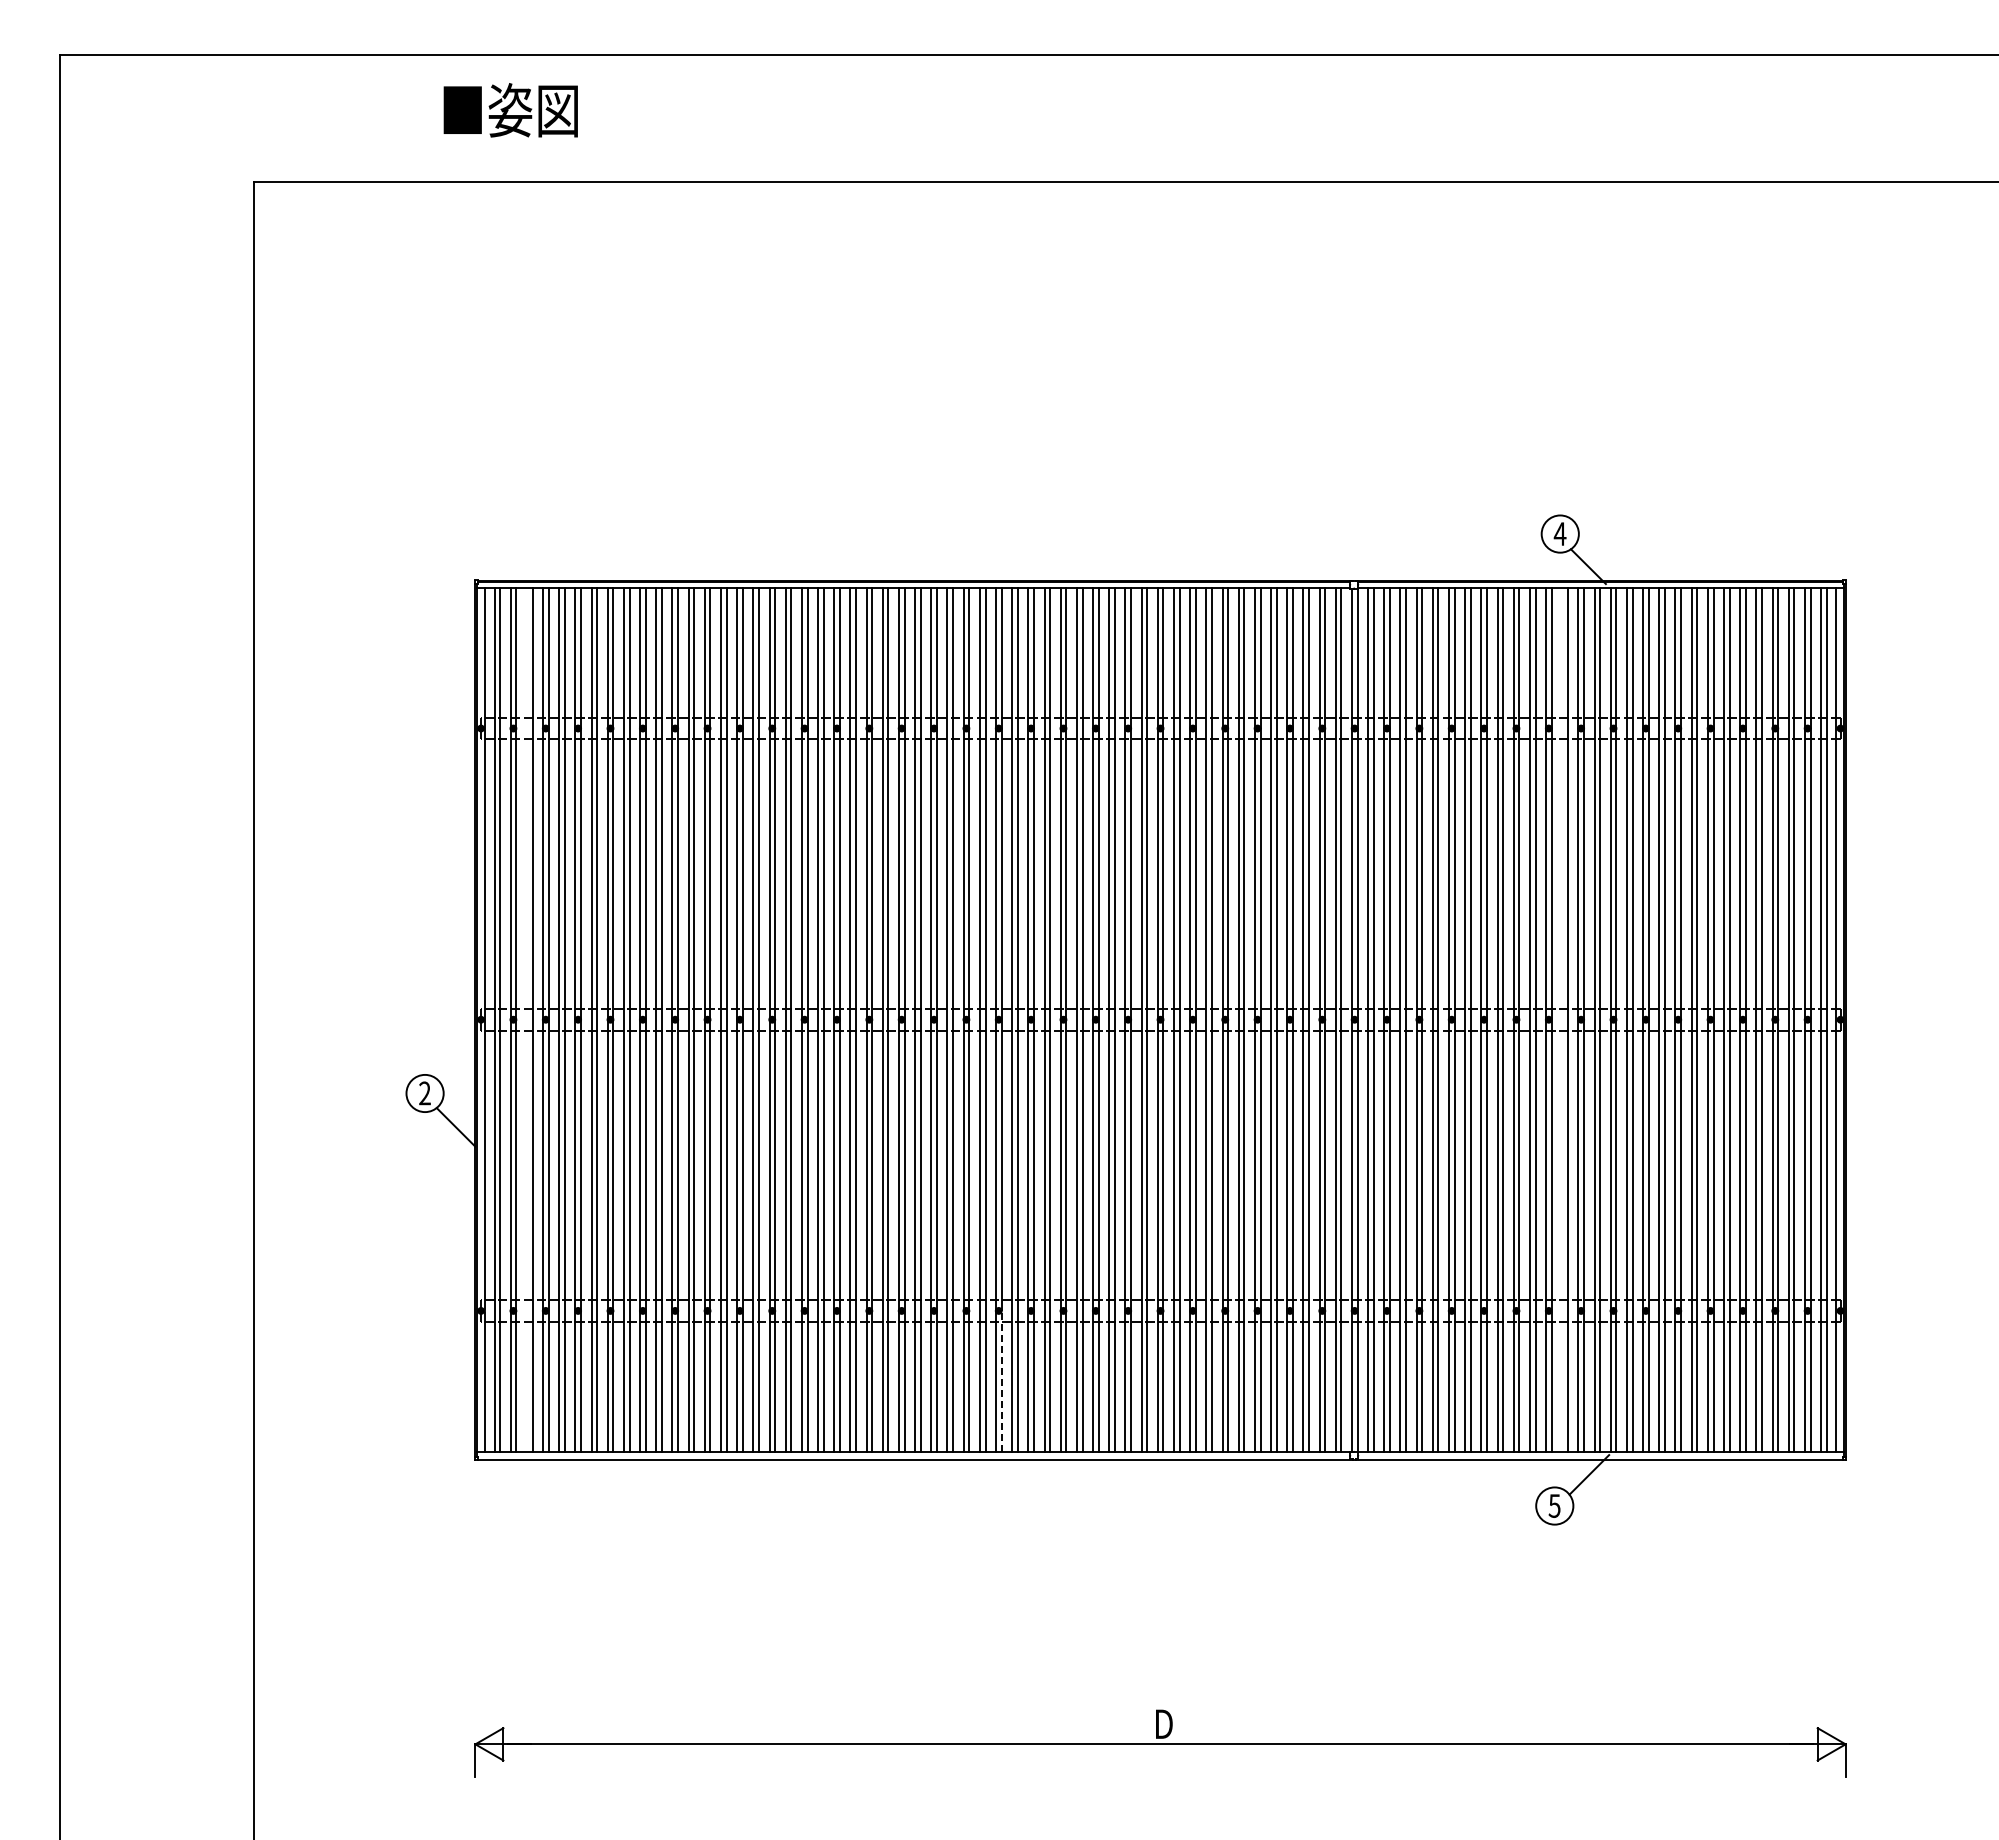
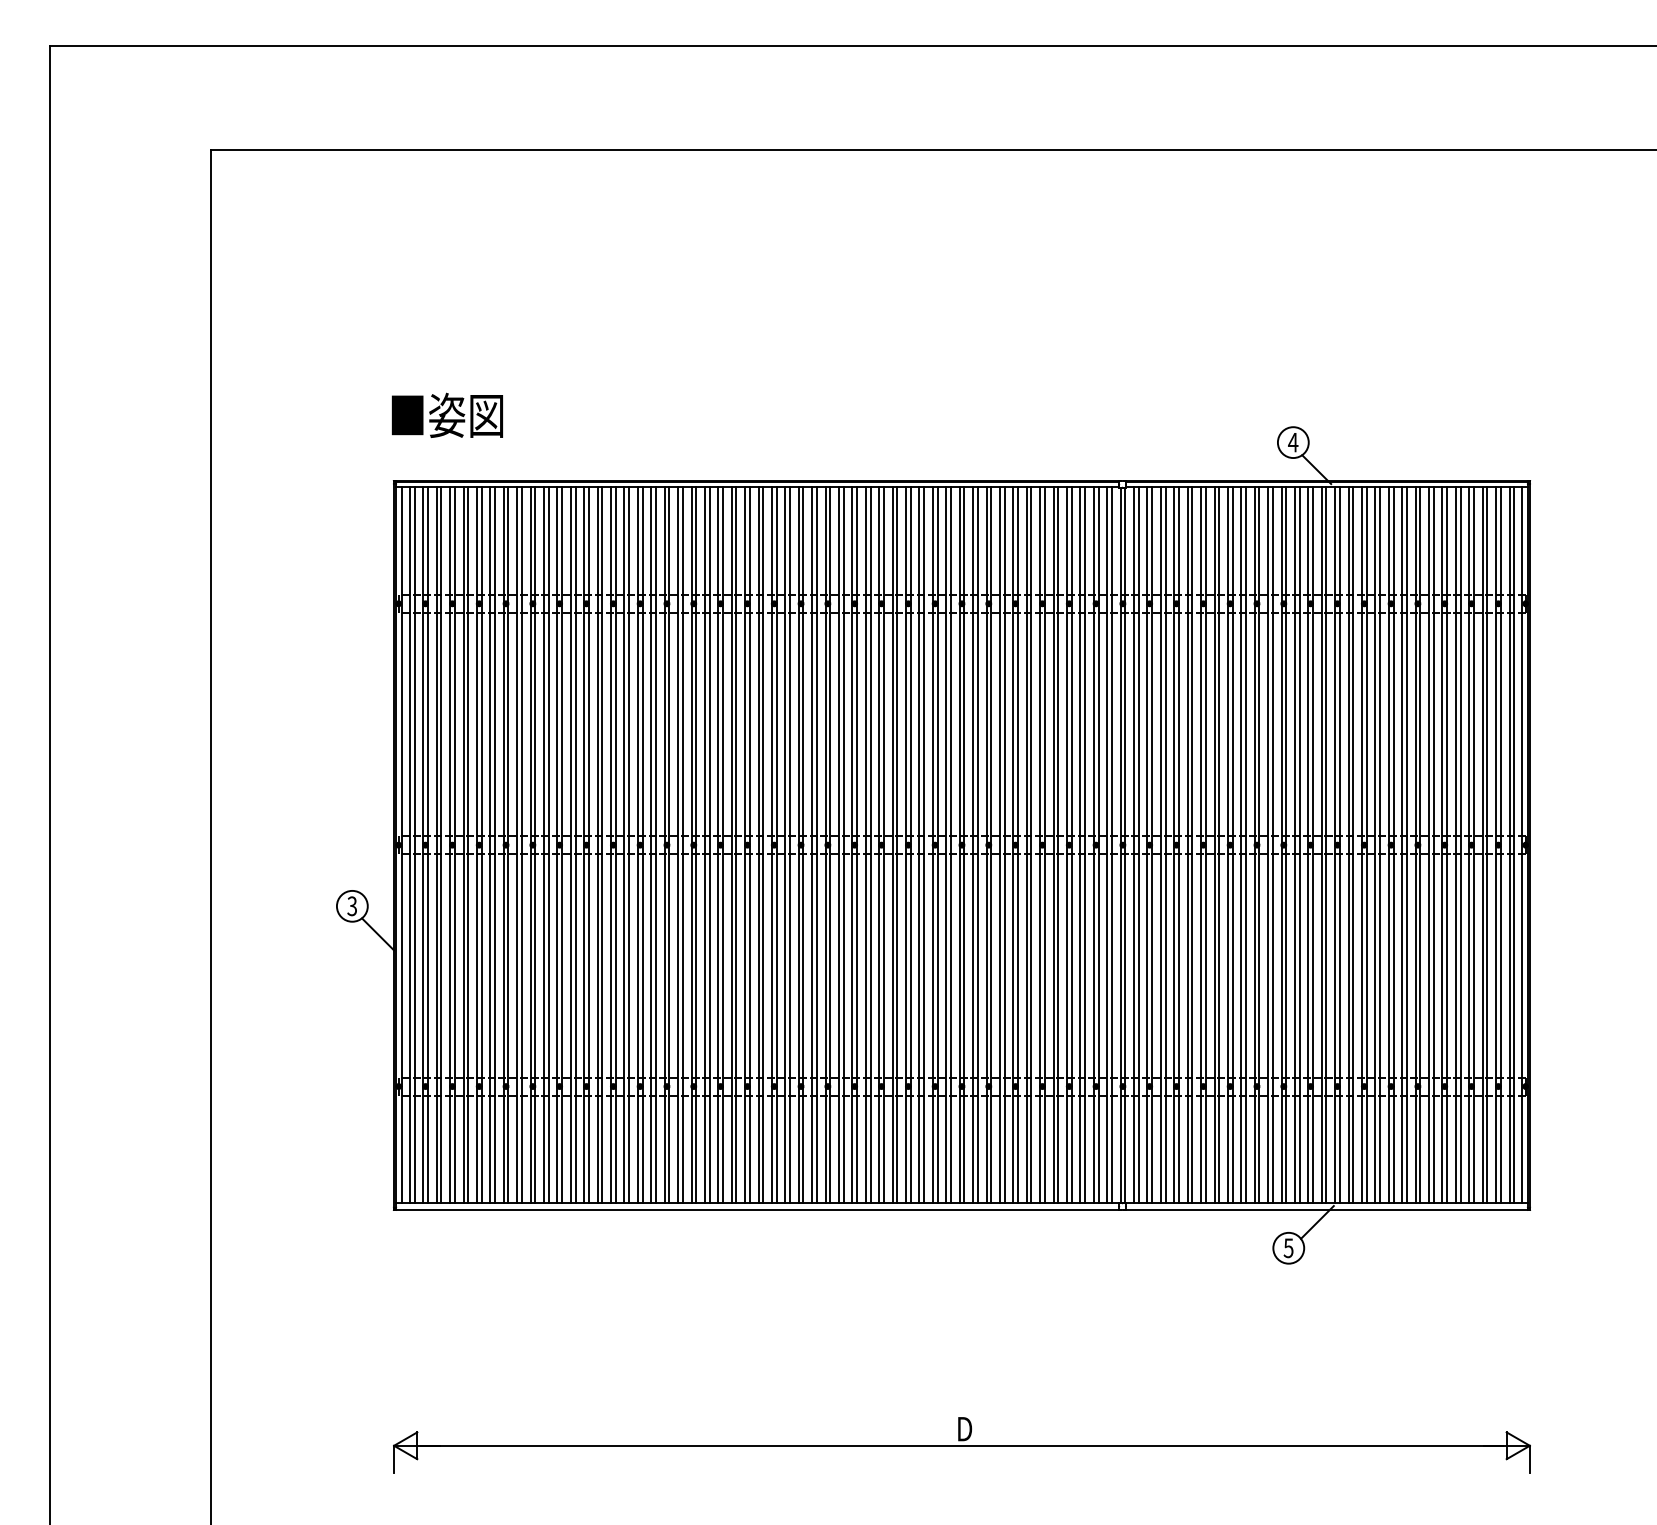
text: (510, 110) -> (447, 415), moved
line: (526, 1019) -> (436, 844), added
line: (1562, 1019) -> (1295, 844), added
text: (424, 1093) -> (351, 906), 2 -> 3
line: (1001, 1381) -> (830, 1145), dashed -> solid

